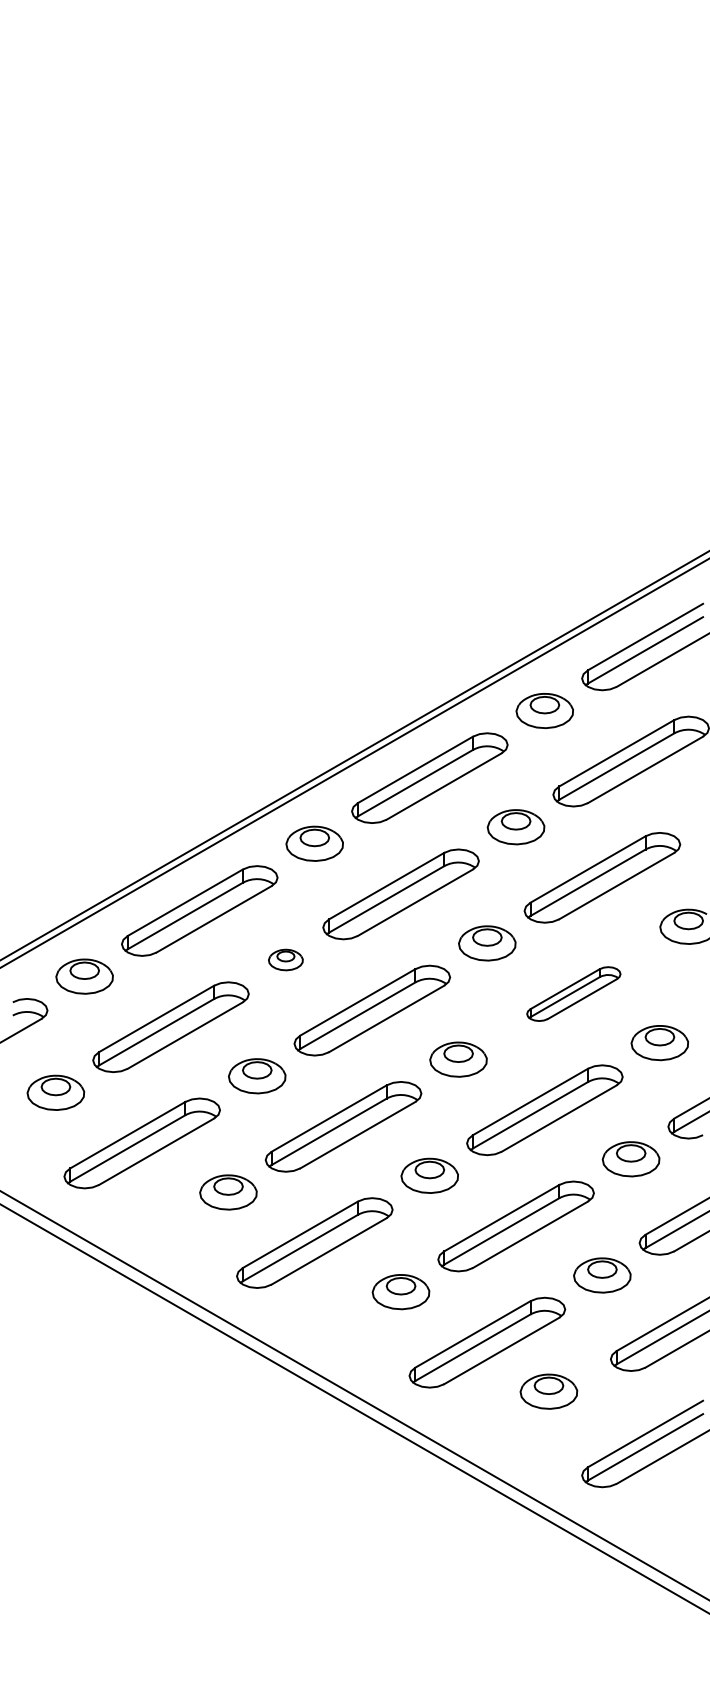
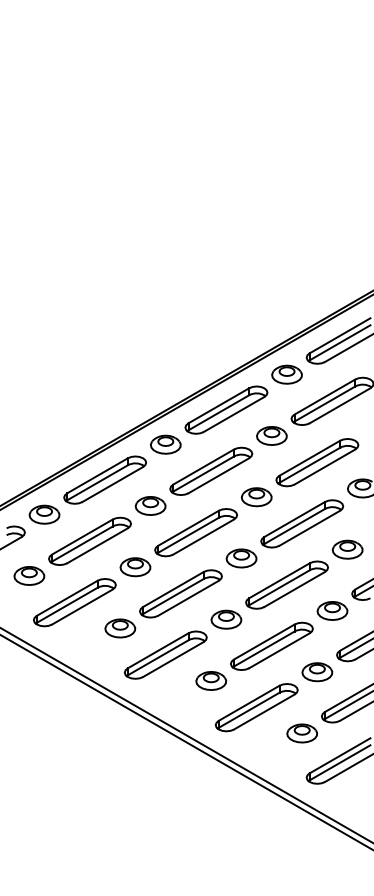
part: (285, 959) -> (150, 505), size x1.67
part: (574, 993) -> (302, 523), size x1.67
part: (547, 1391) -> (301, 733), moved

